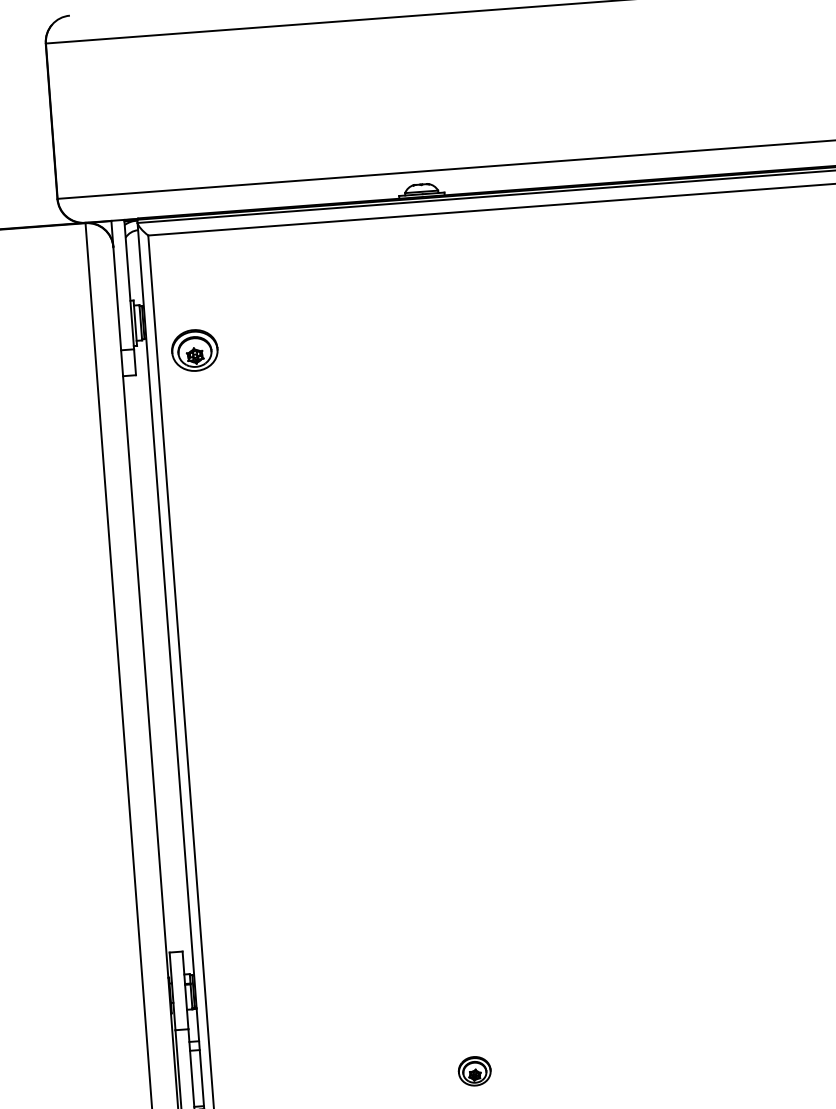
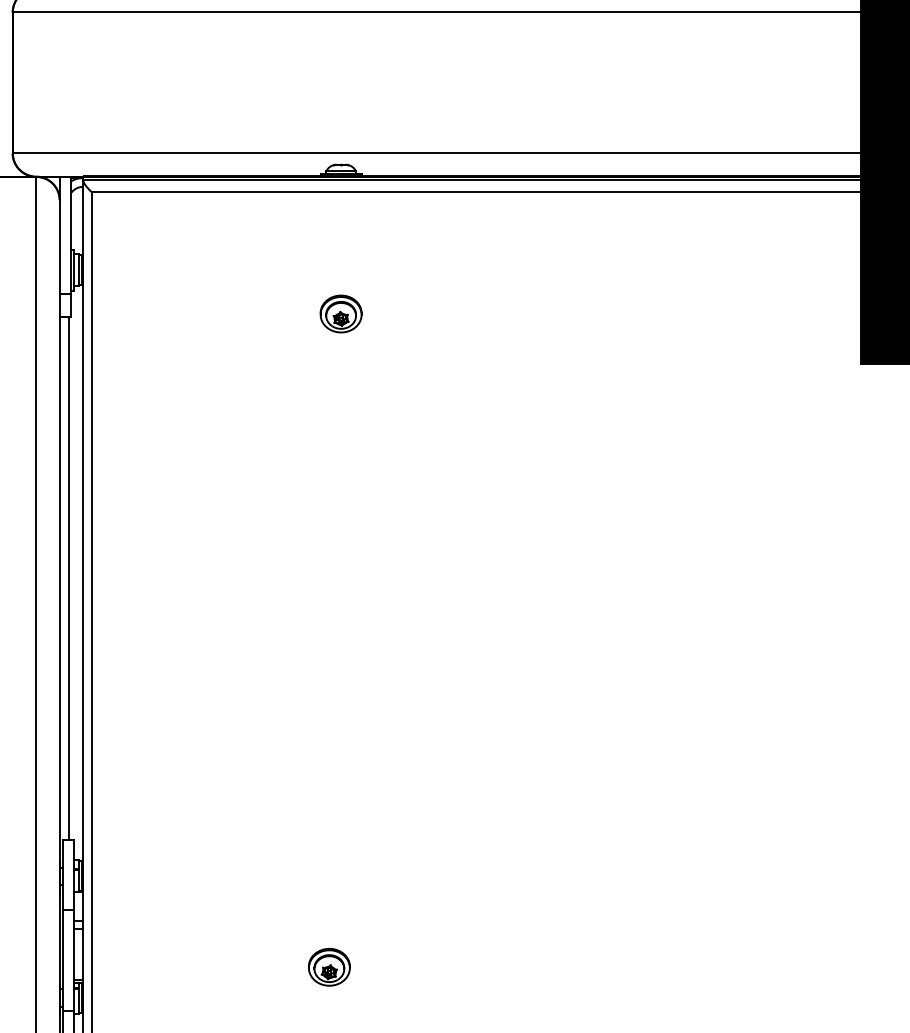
part: (194, 349) -> (340, 313), moved
line: (154, 663) -> (68, 578), added
part: (474, 1070) -> (329, 966), size x1.43

